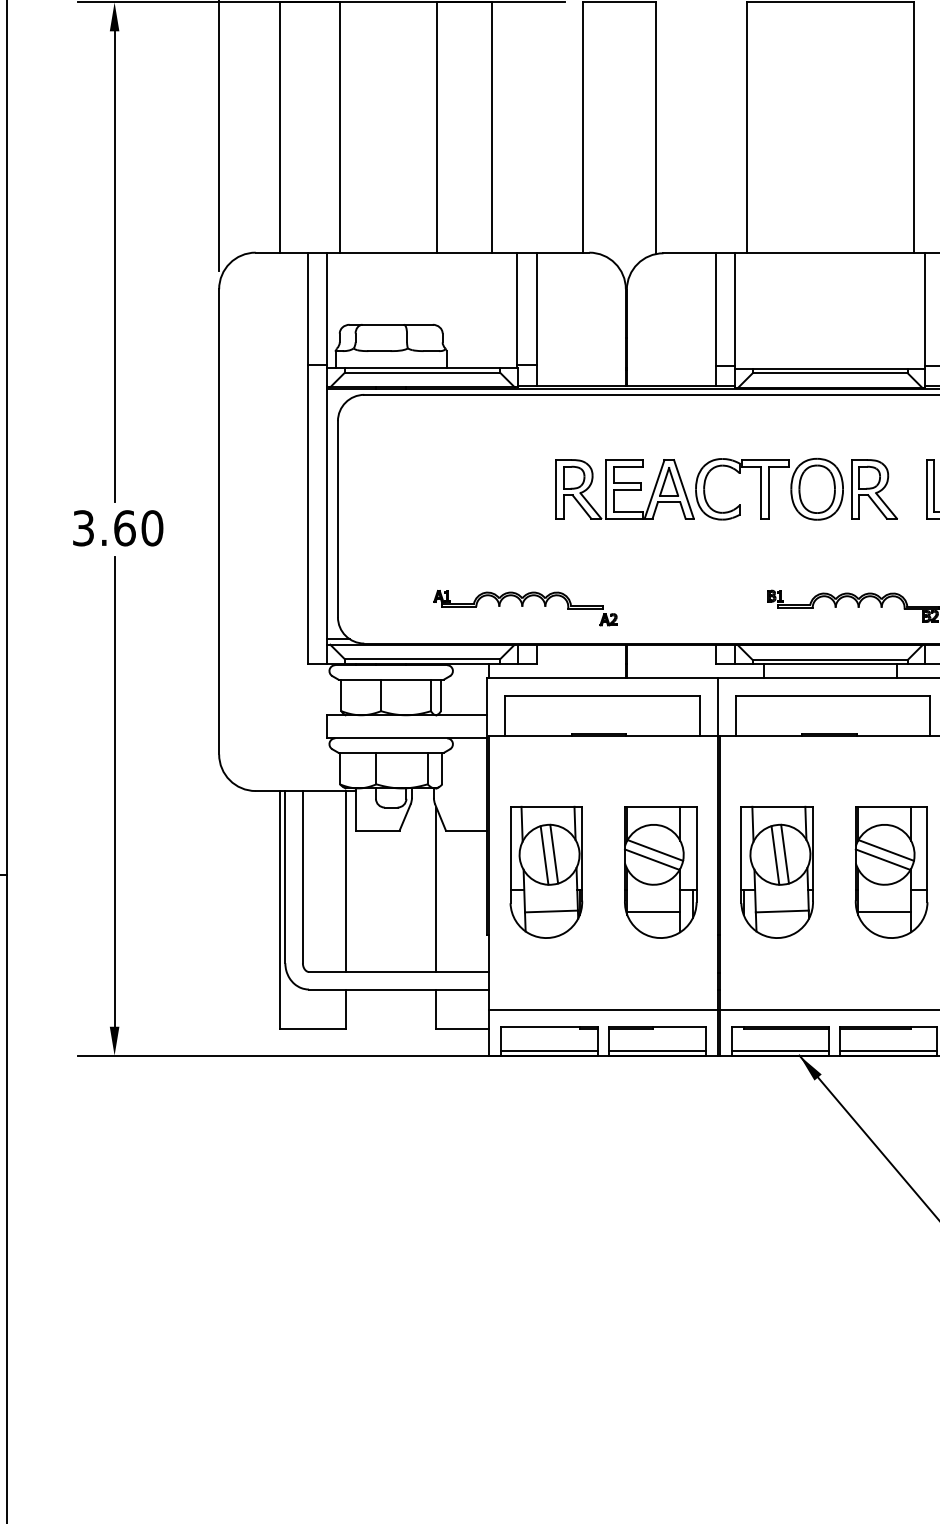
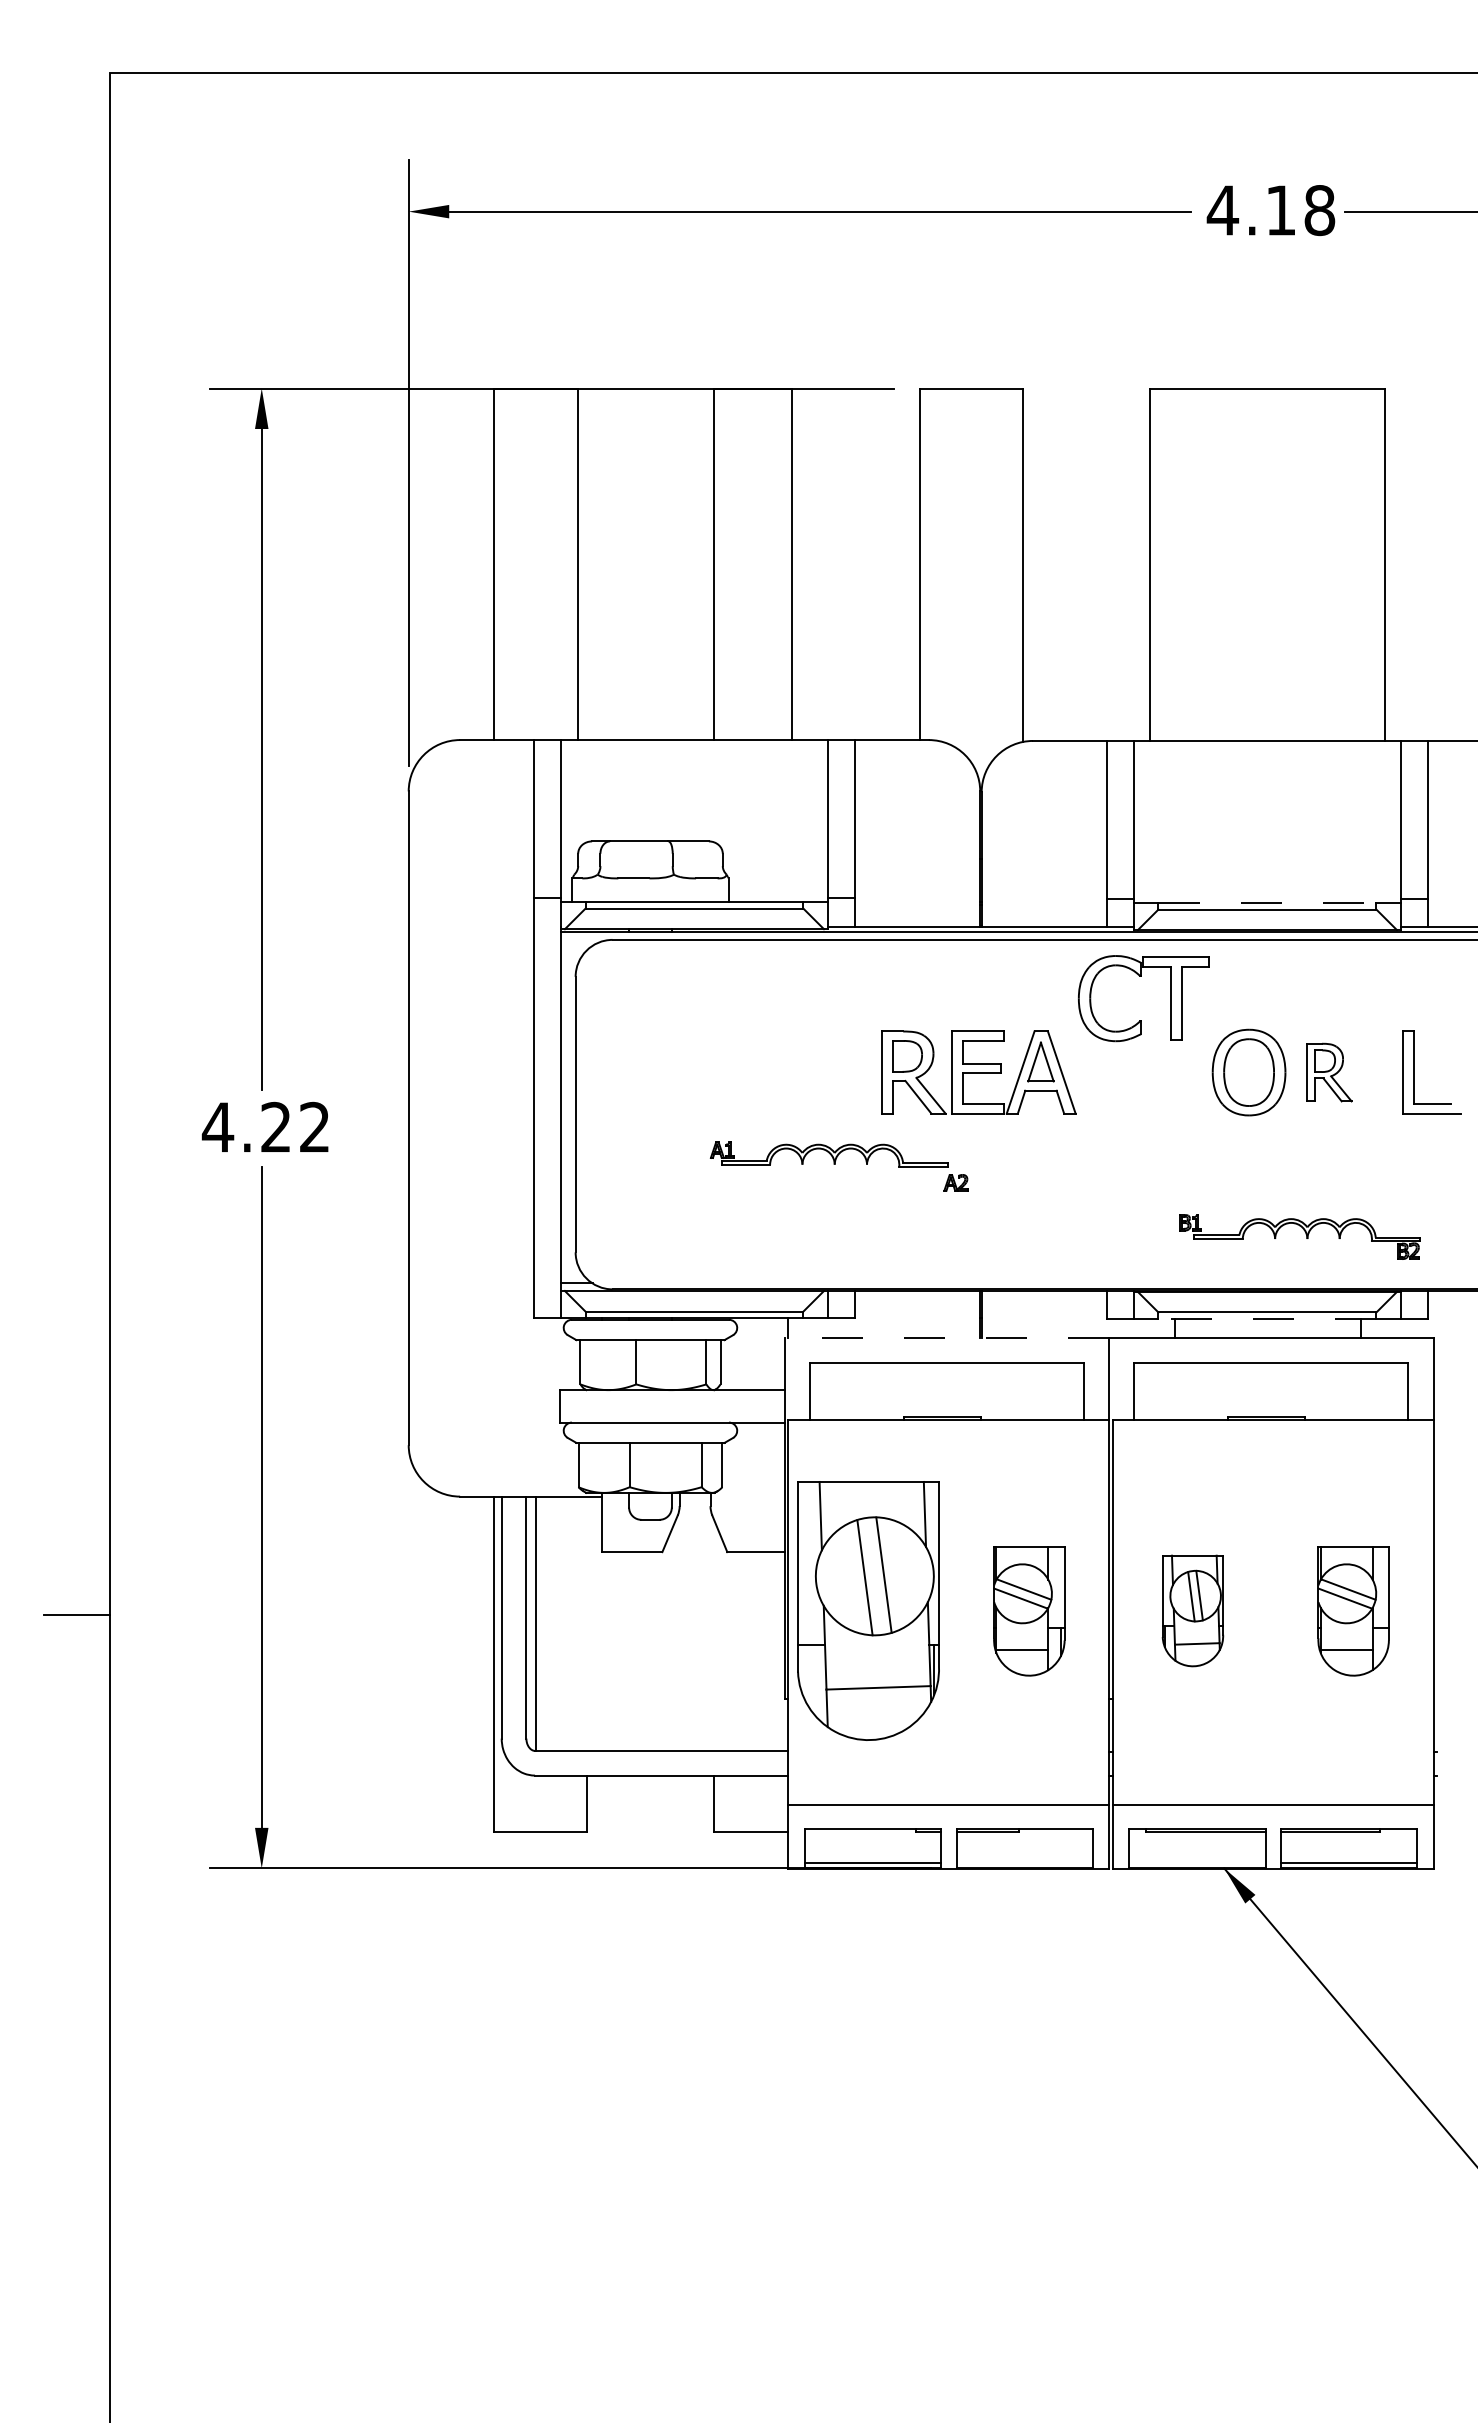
line: (830, 368) -> (1267, 903), solid -> dashed
part: (740, 473) -> (1141, 976), moved
part: (874, 489) -> (1329, 1072), size x0.7
text: (117, 527) -> (265, 1126), 3.60 -> 4.22
part: (525, 608) -> (838, 1166), moved
line: (830, 664) -> (1267, 1318), solid -> dashed
line: (601, 678) -> (946, 1338), solid -> dashed
part: (546, 872) -> (868, 1610), size x1.4
part: (660, 872) -> (1029, 1611), size x0.7
part: (776, 872) -> (1192, 1610), size x0.6
part: (891, 872) -> (1353, 1611), size x0.7
line: (345, 881) -> (535, 1623), moved
line: (436, 889) -> (714, 1634), removed
line: (657, 1051) -> (1024, 1862), removed
line: (780, 1051) -> (1197, 1862), removed

